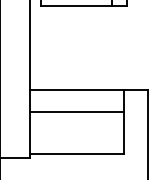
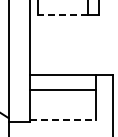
line: (76, 6) -> (62, 15), solid -> dashed
line: (77, 153) -> (63, 119), solid -> dashed

